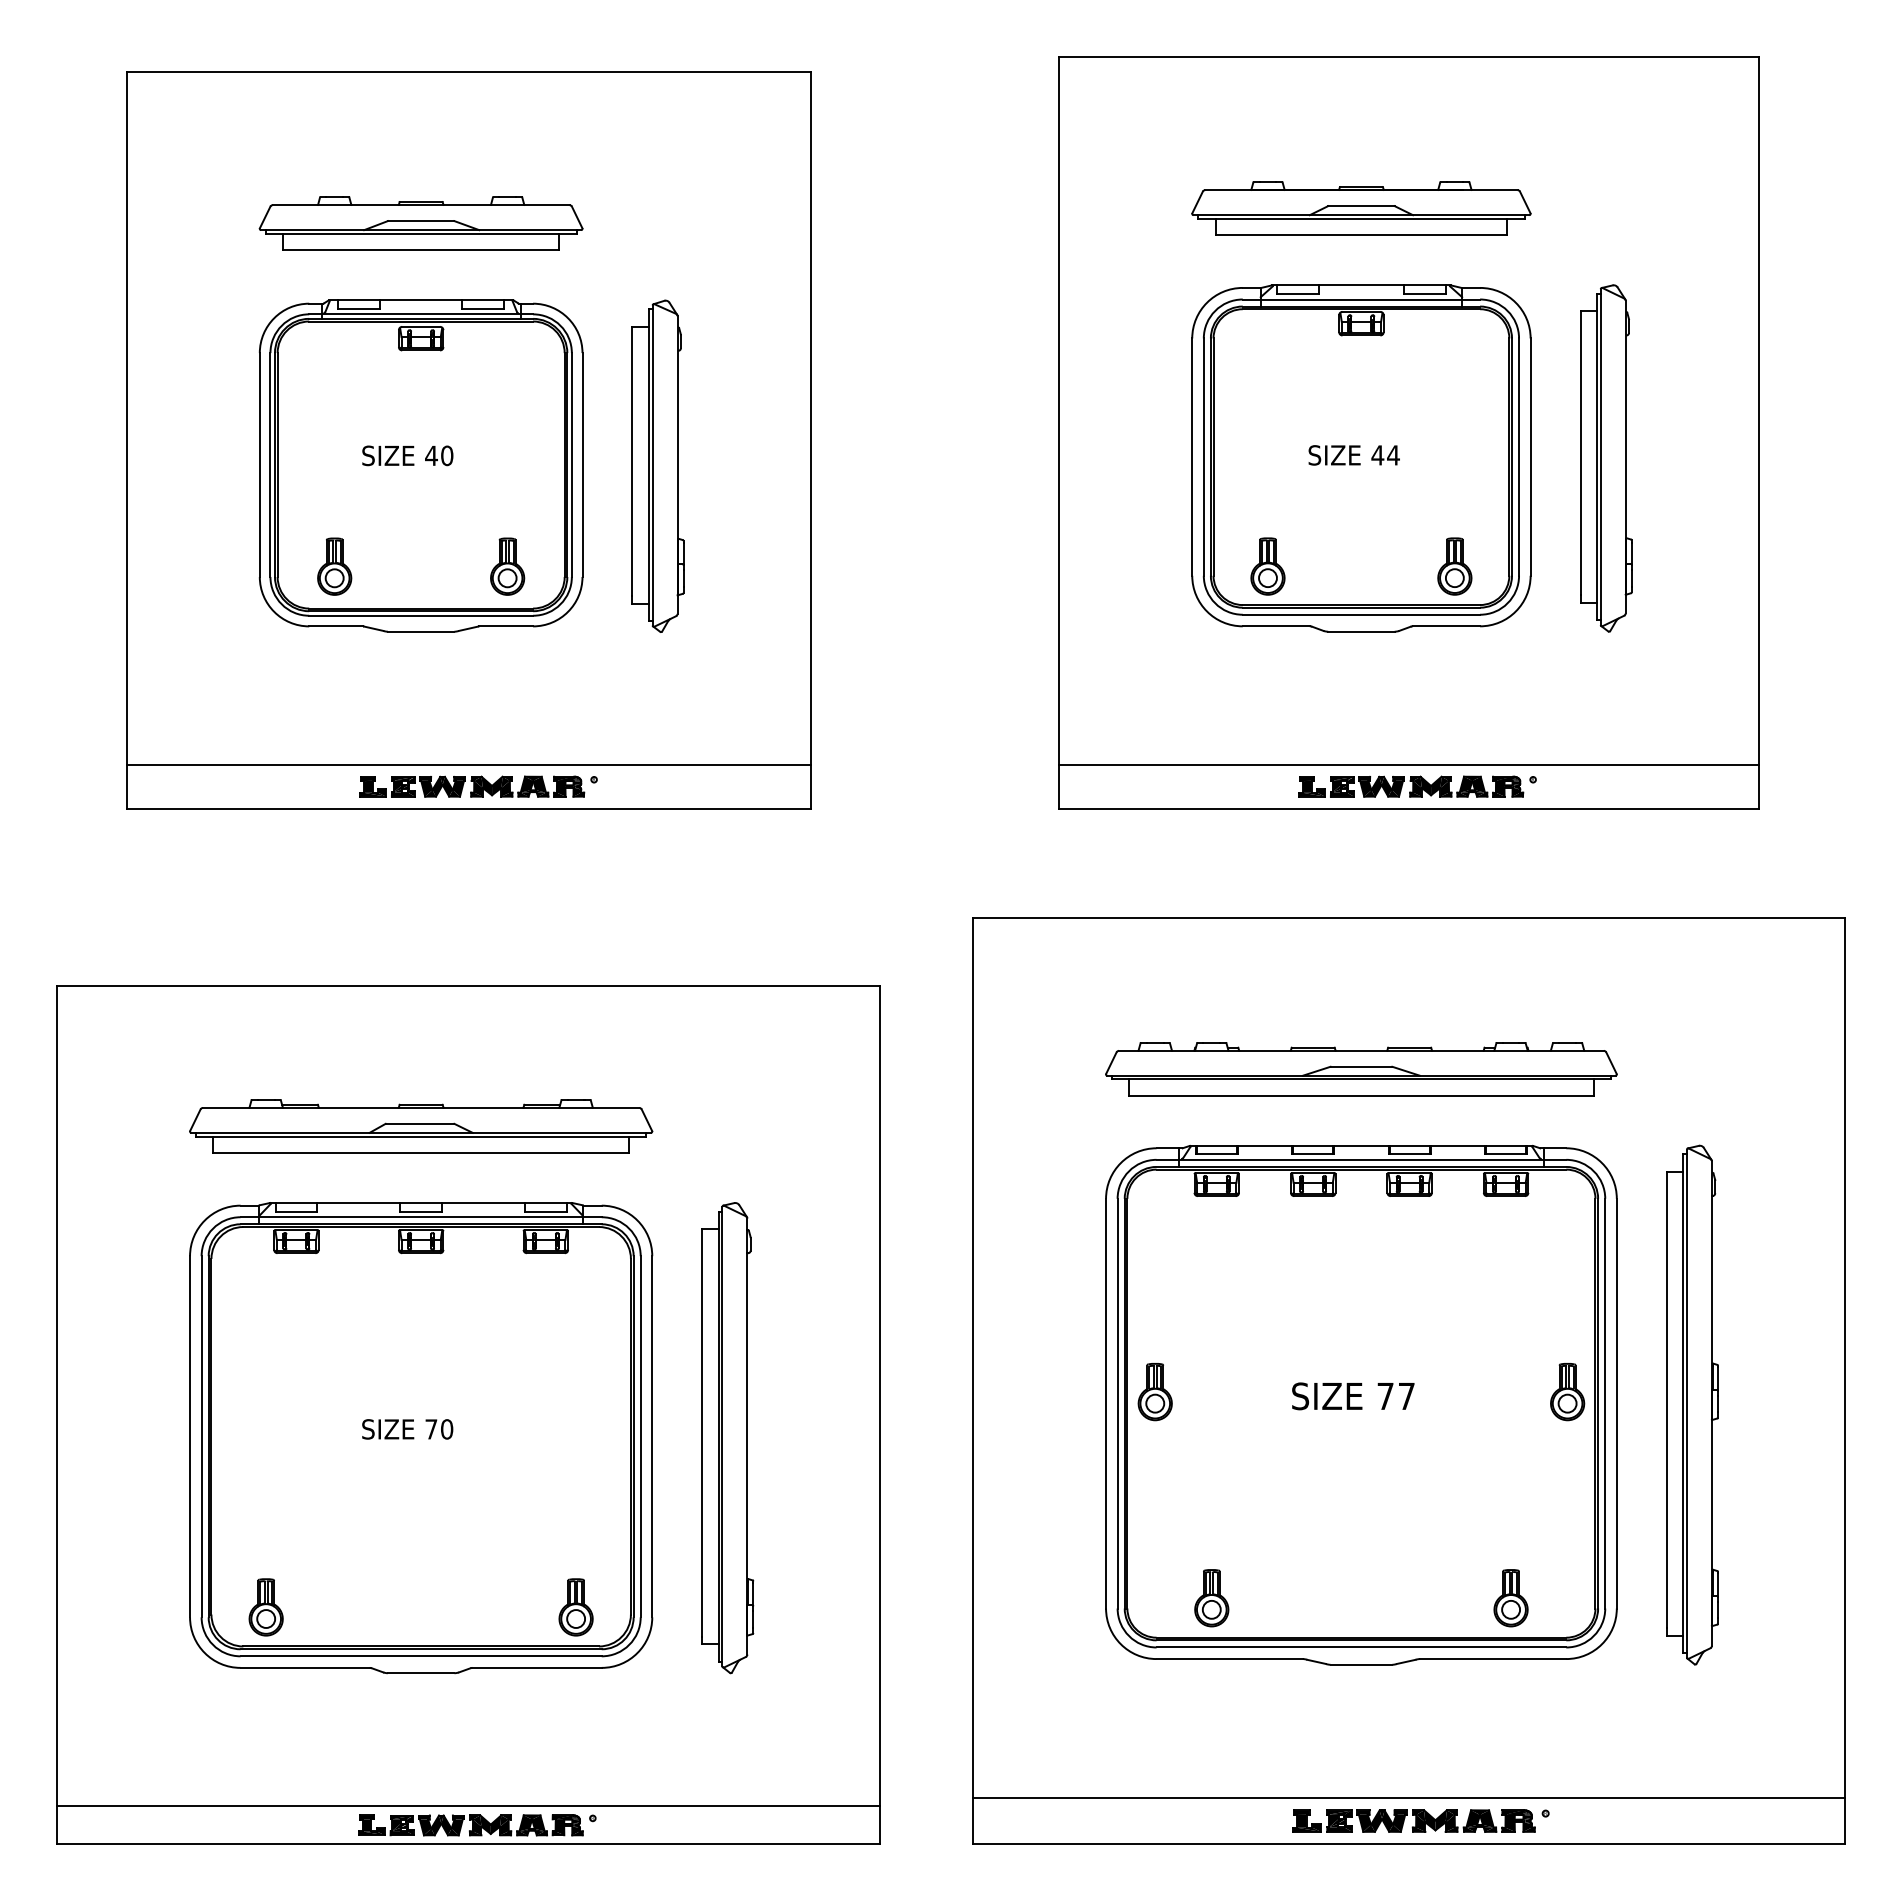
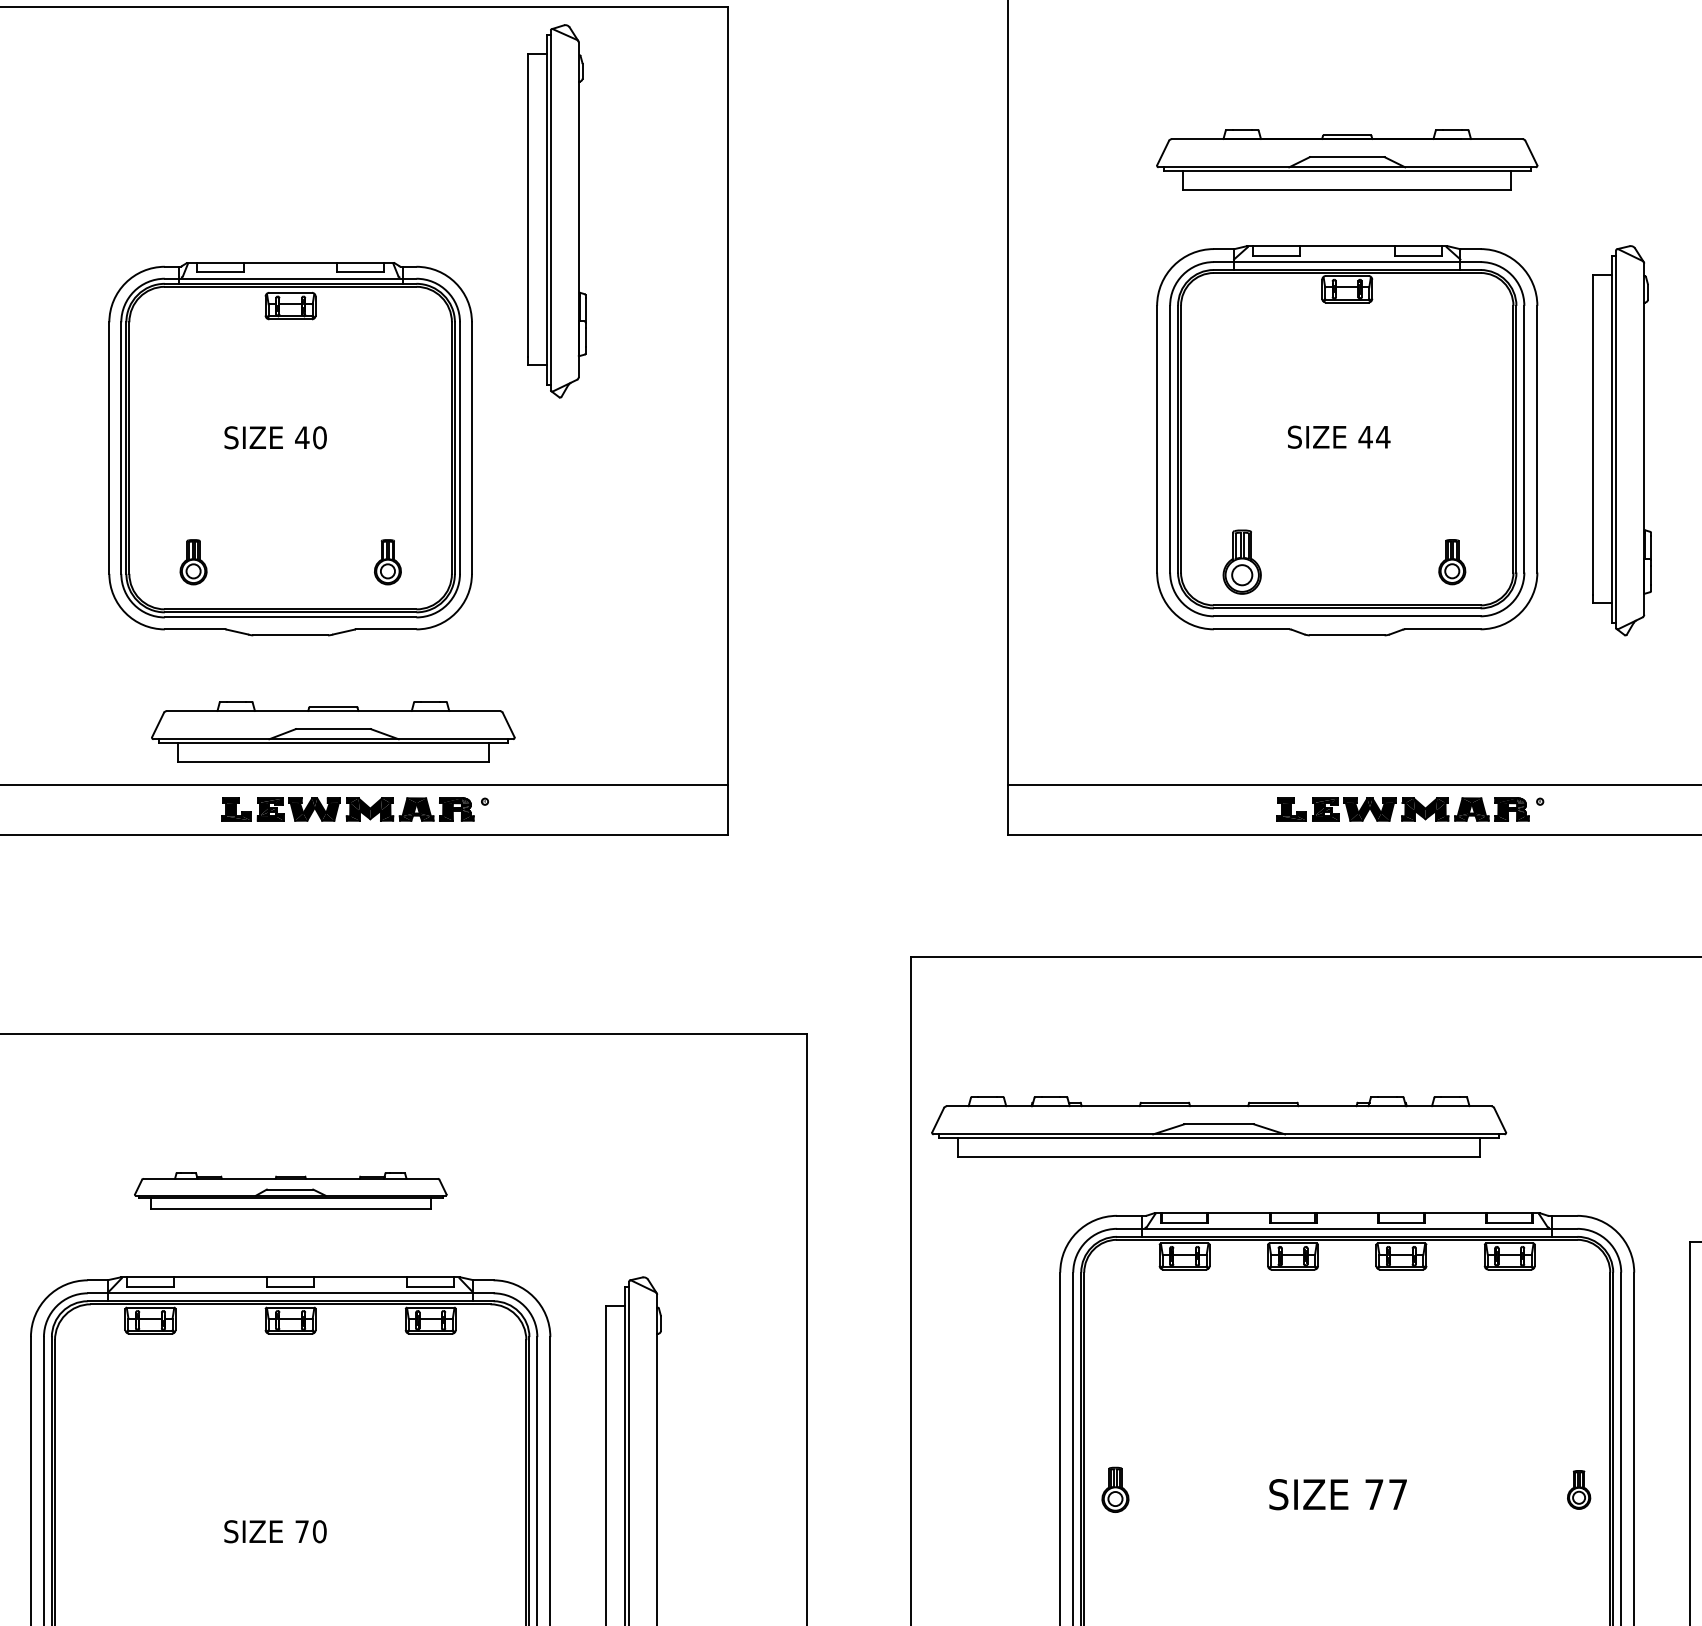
part: (420, 223) -> (332, 731), moved
part: (657, 465) -> (556, 210), moved
part: (334, 566) -> (193, 562), size x0.7
part: (507, 566) -> (387, 562), size x0.7
part: (1454, 566) -> (1451, 562), size x0.7
part: (1361, 1069) -> (1219, 1127), moved
part: (421, 1126) -> (291, 1191), size x0.6
part: (1154, 1392) -> (1114, 1490), size x0.7
part: (1567, 1392) -> (1578, 1490), size x0.6

